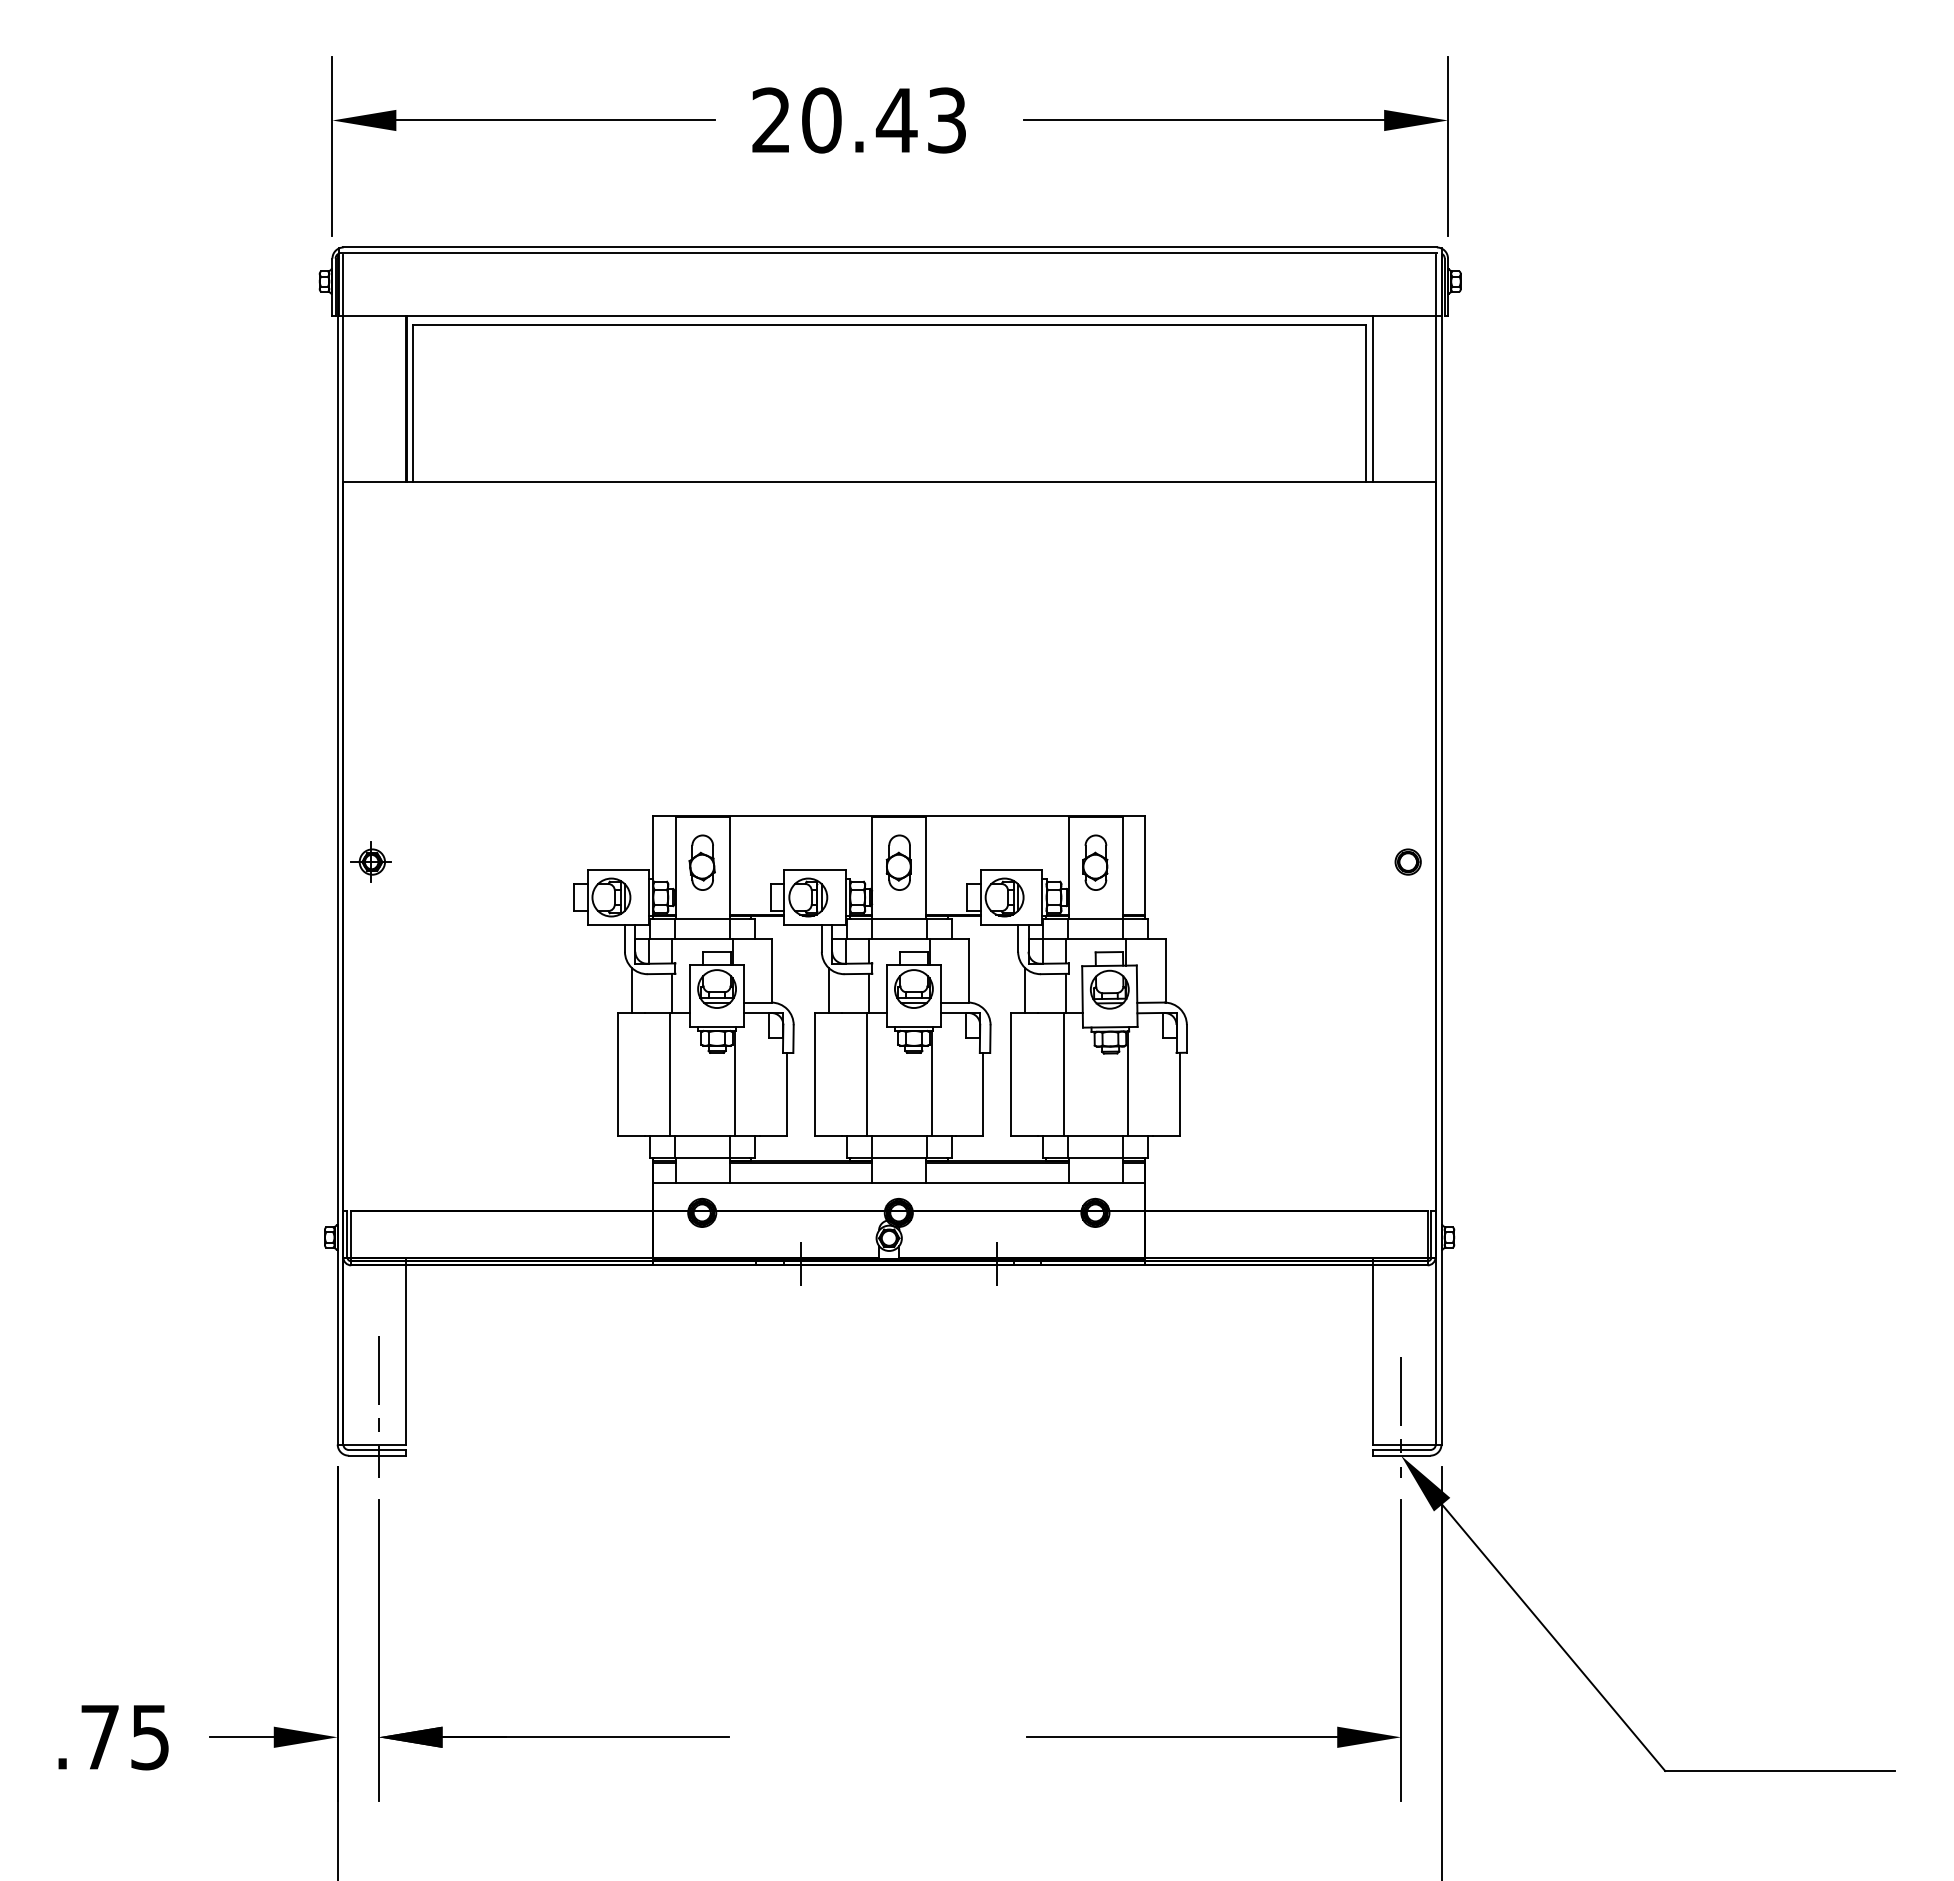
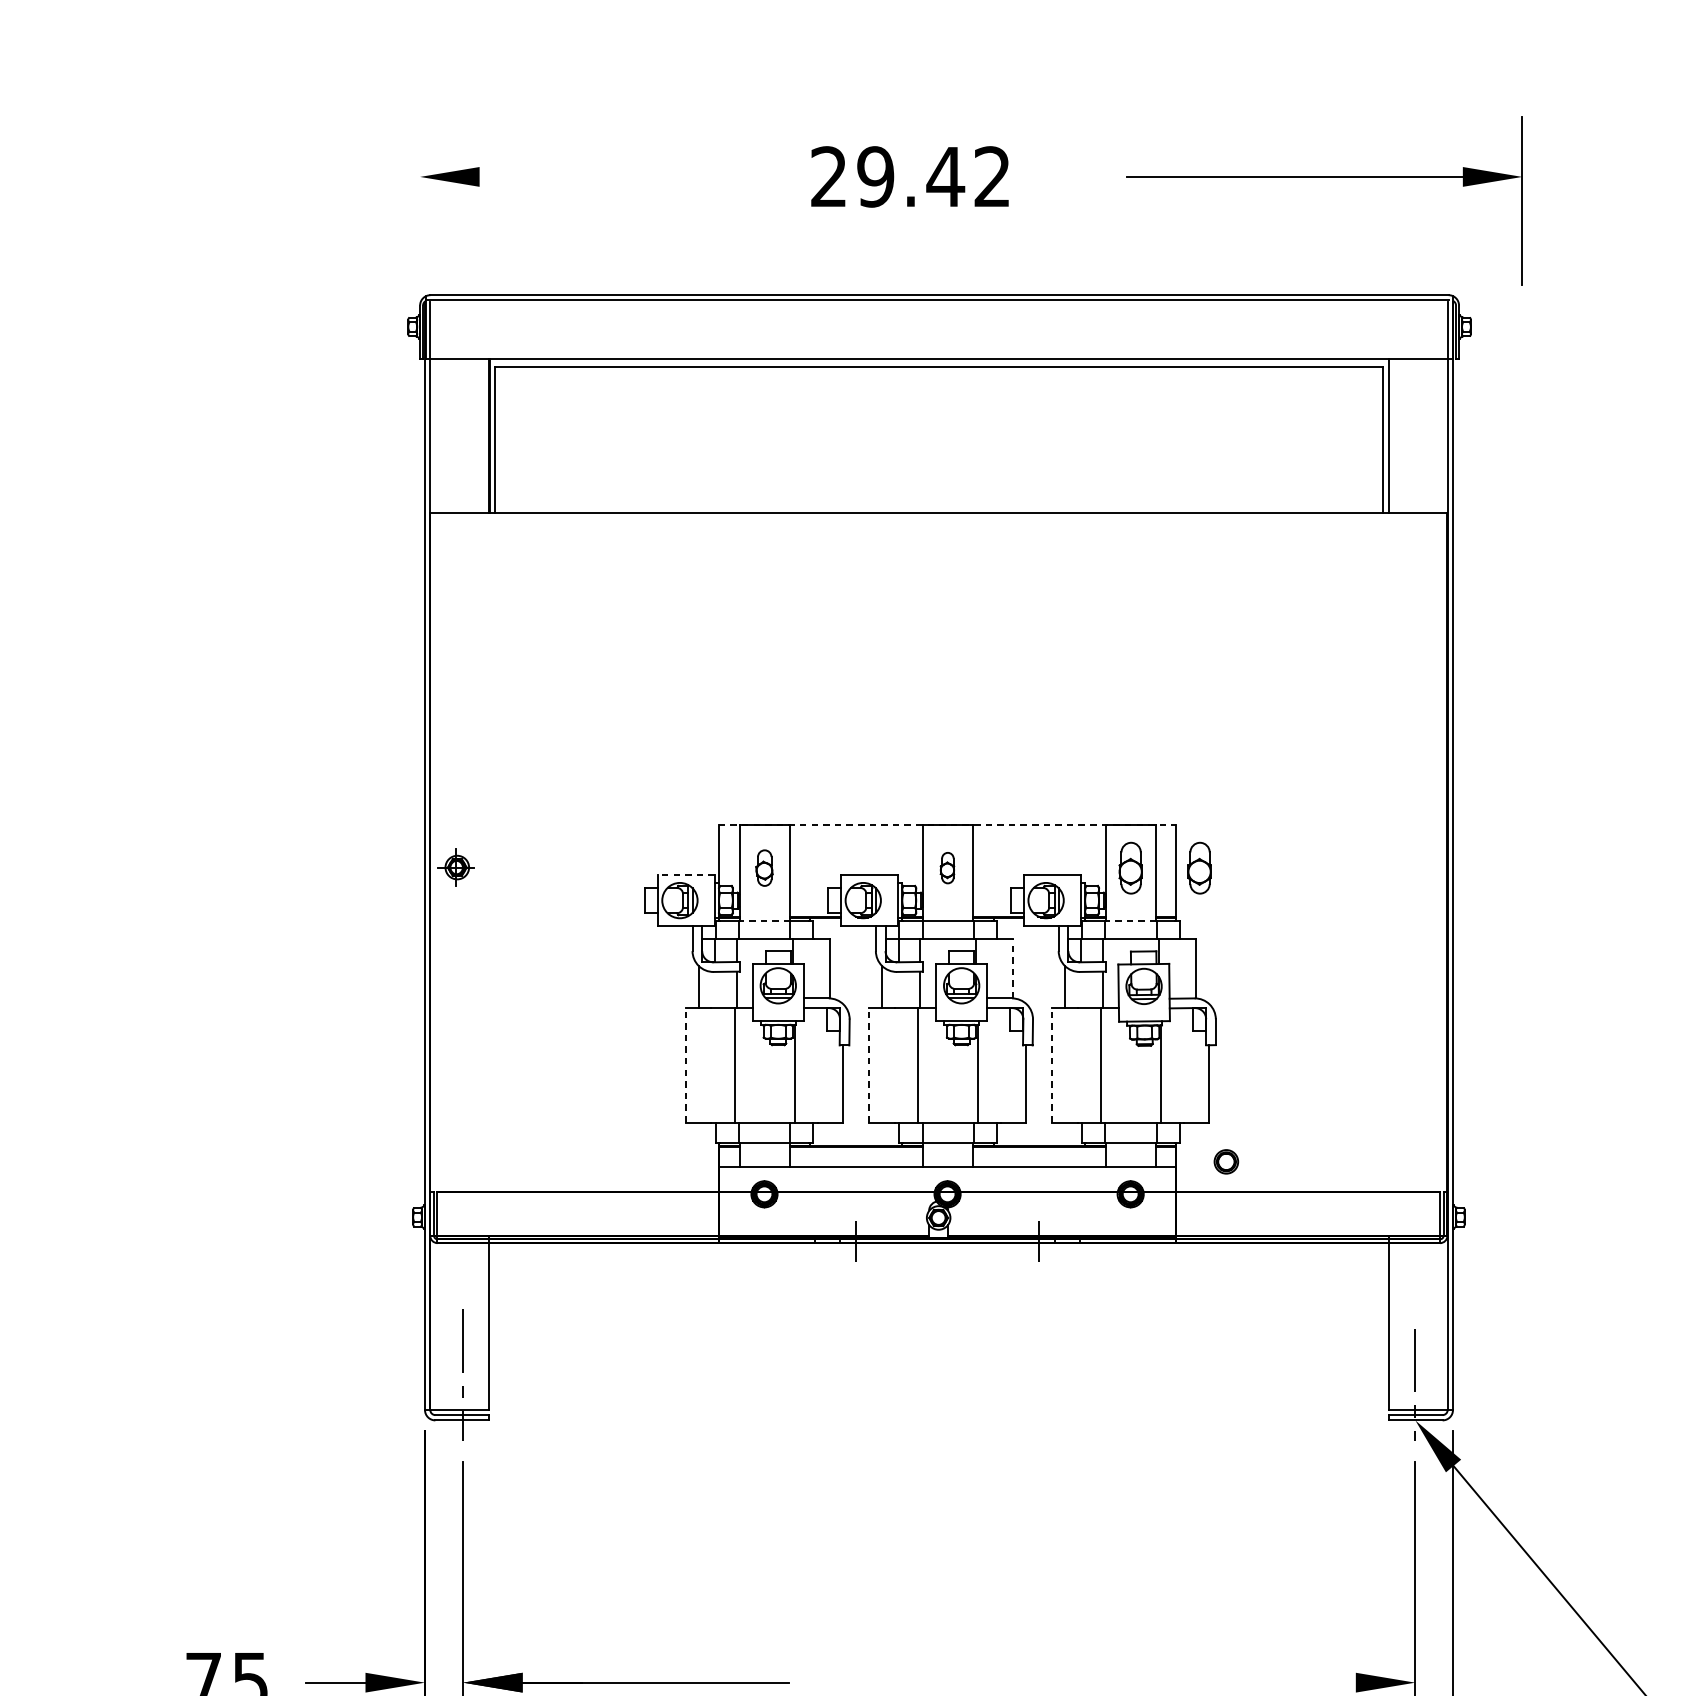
line: (555, 120) -> (627, 176), removed
text: (883, 120) -> (933, 176), 20.43 -> 29.42
part: (1235, 120) -> (1324, 176), moved
line: (332, 146) -> (420, 201), removed
line: (898, 816) -> (947, 825), solid -> dashed
part: (1407, 861) -> (1225, 1161), moved
part: (701, 862) -> (763, 867), size x0.7
part: (898, 862) -> (947, 867), size x0.6
part: (1169, 862) -> (1199, 867), added
line: (618, 870) -> (686, 875), solid -> dashed
line: (702, 919) -> (764, 921), solid -> dashed
line: (1095, 919) -> (1130, 921), solid -> dashed
line: (969, 970) -> (1013, 968), solid -> dashed
line: (617, 1073) -> (685, 1064), solid -> dashed
line: (814, 1073) -> (869, 1064), solid -> dashed
line: (1011, 1073) -> (1052, 1064), solid -> dashed
line: (1181, 1737) -> (1210, 1682), removed

